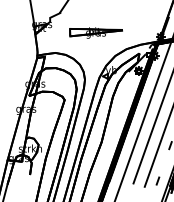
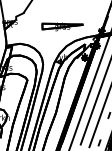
part: (95, 32) -> (62, 26), moved

